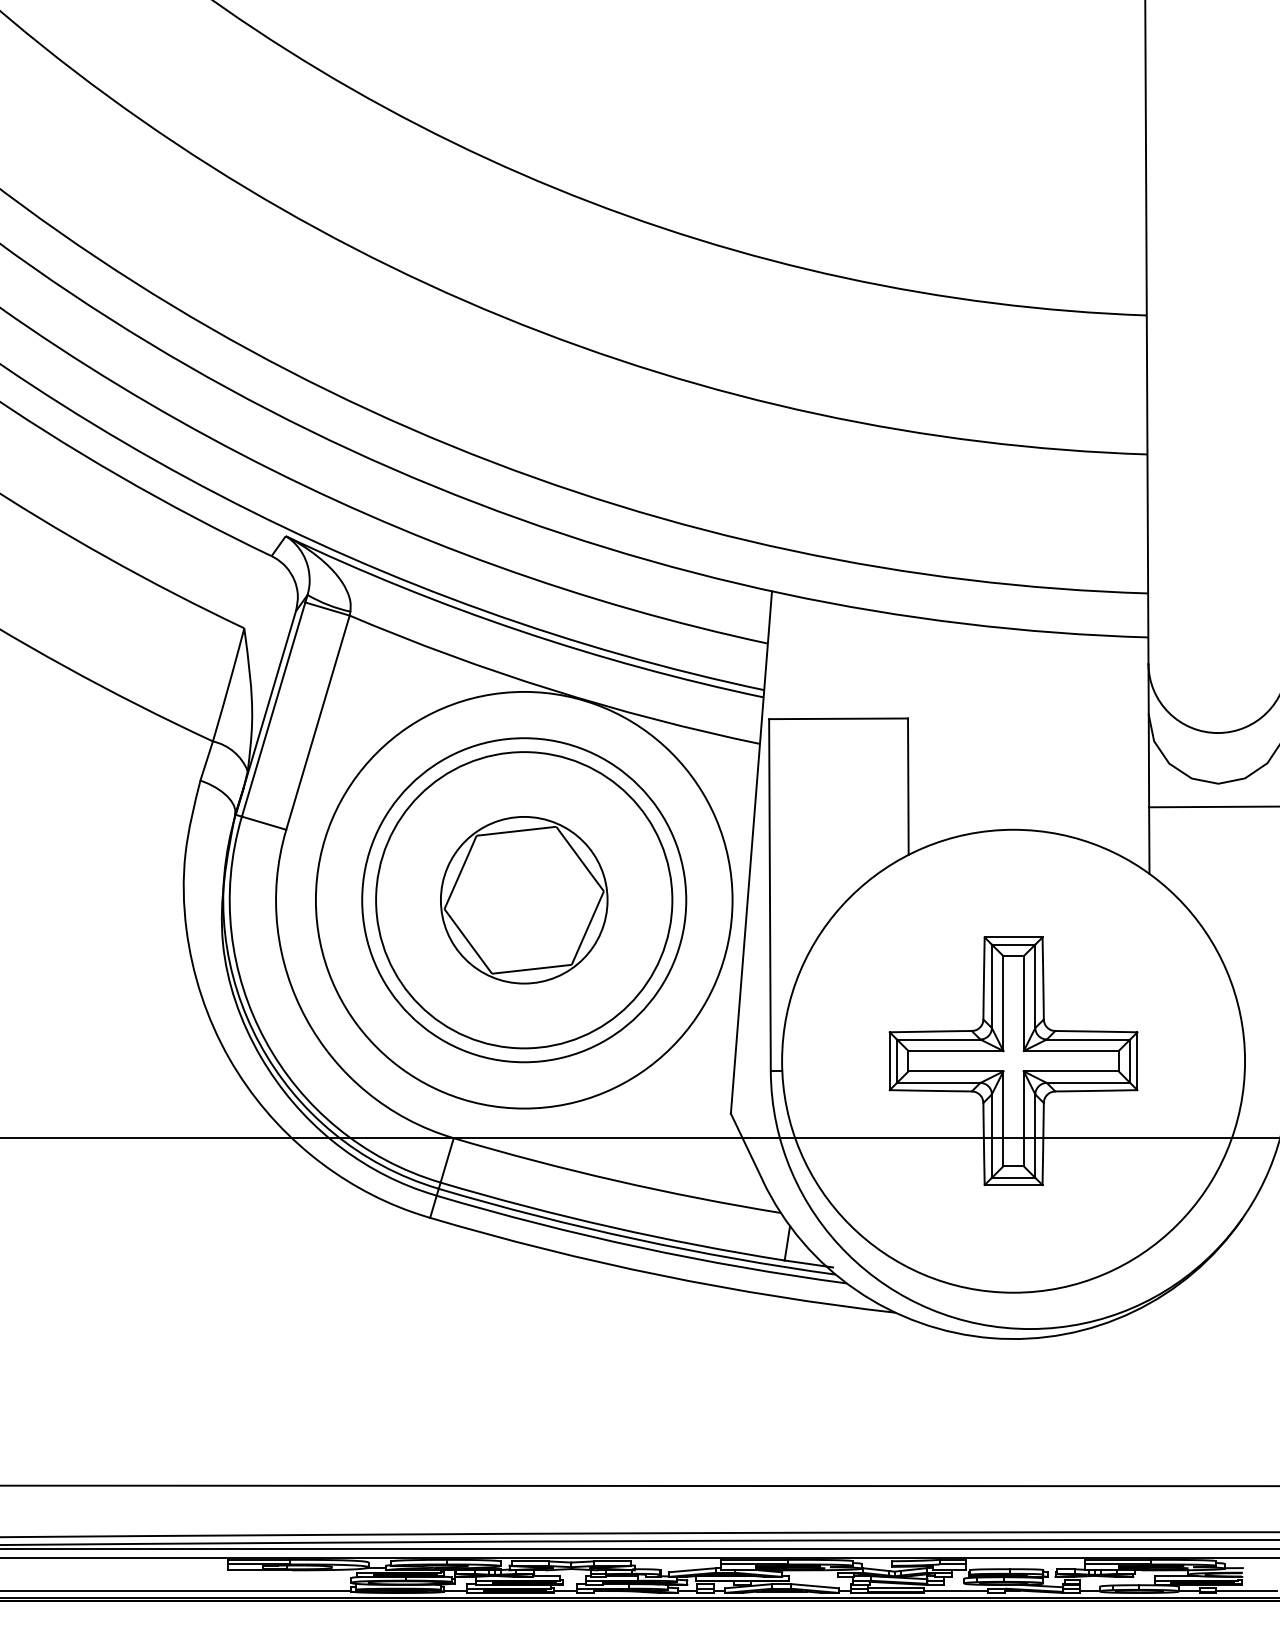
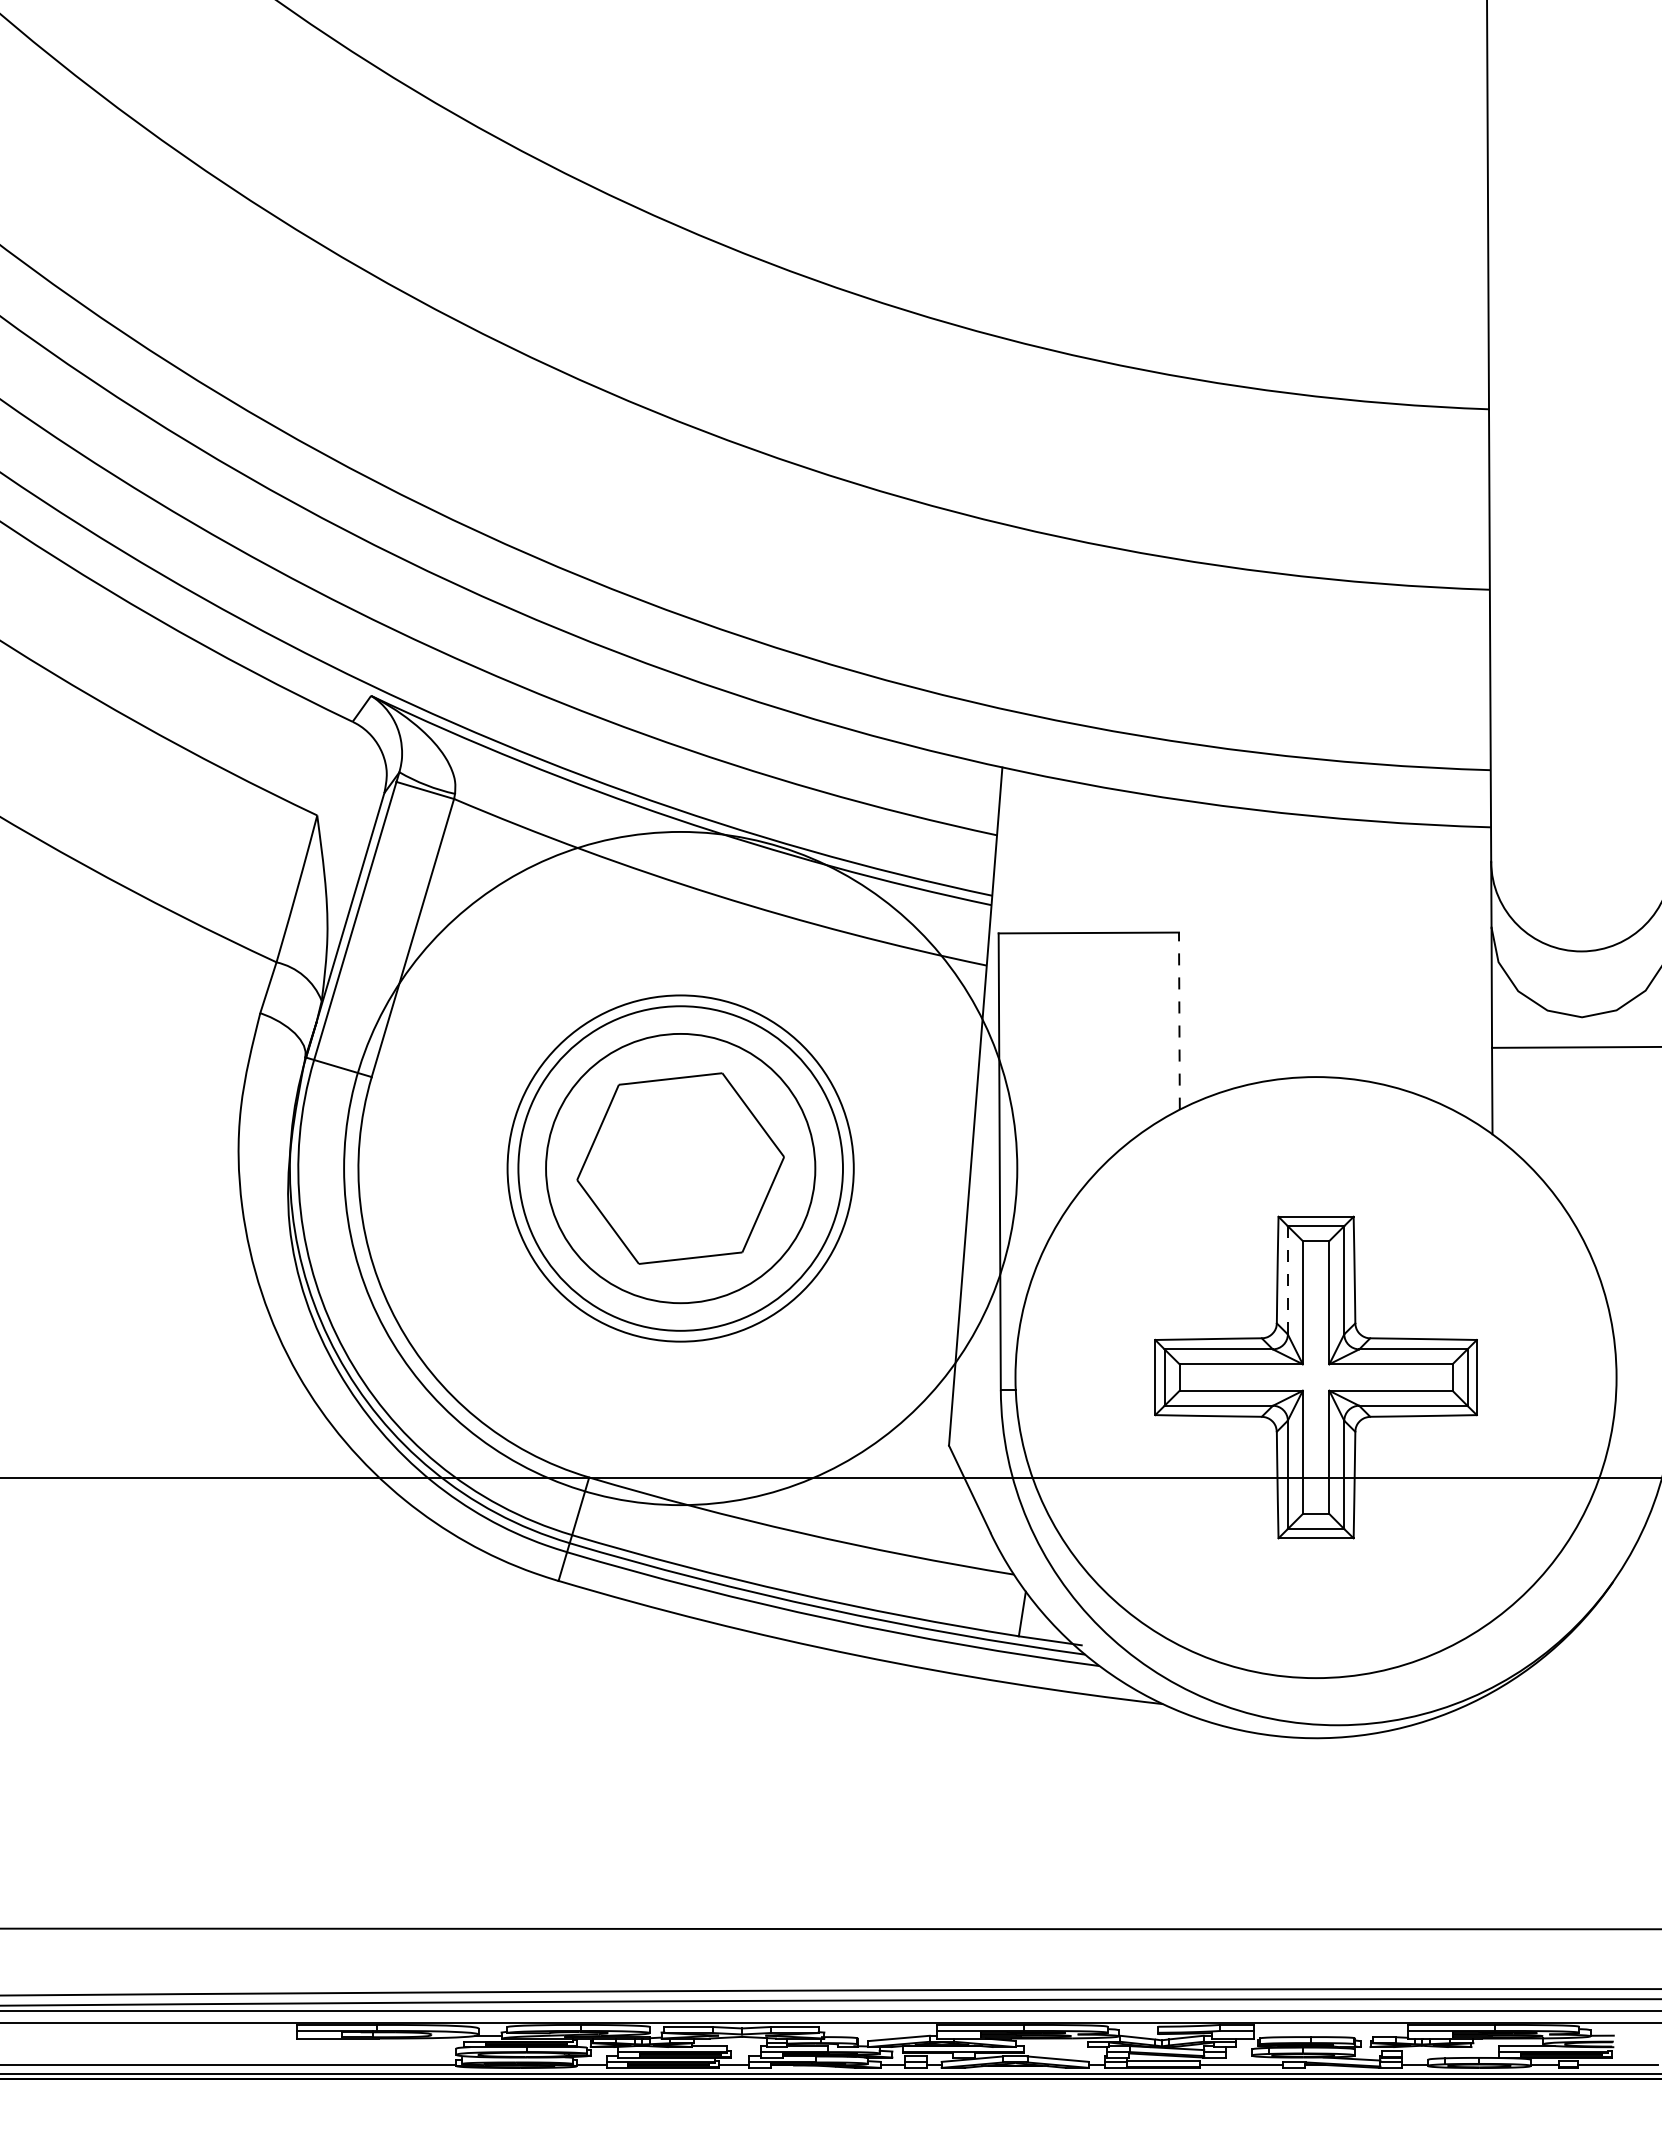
line: (908, 786) -> (1179, 1021), solid -> dashed
circle: (524, 900) -> (680, 1168), size x0.6
circle: (524, 900) -> (680, 1168), size x0.7
circle: (524, 900) -> (680, 1168), size x1.6
circle: (524, 900) -> (680, 1168), size x1.6
line: (991, 985) -> (1287, 1279), solid -> dashed

